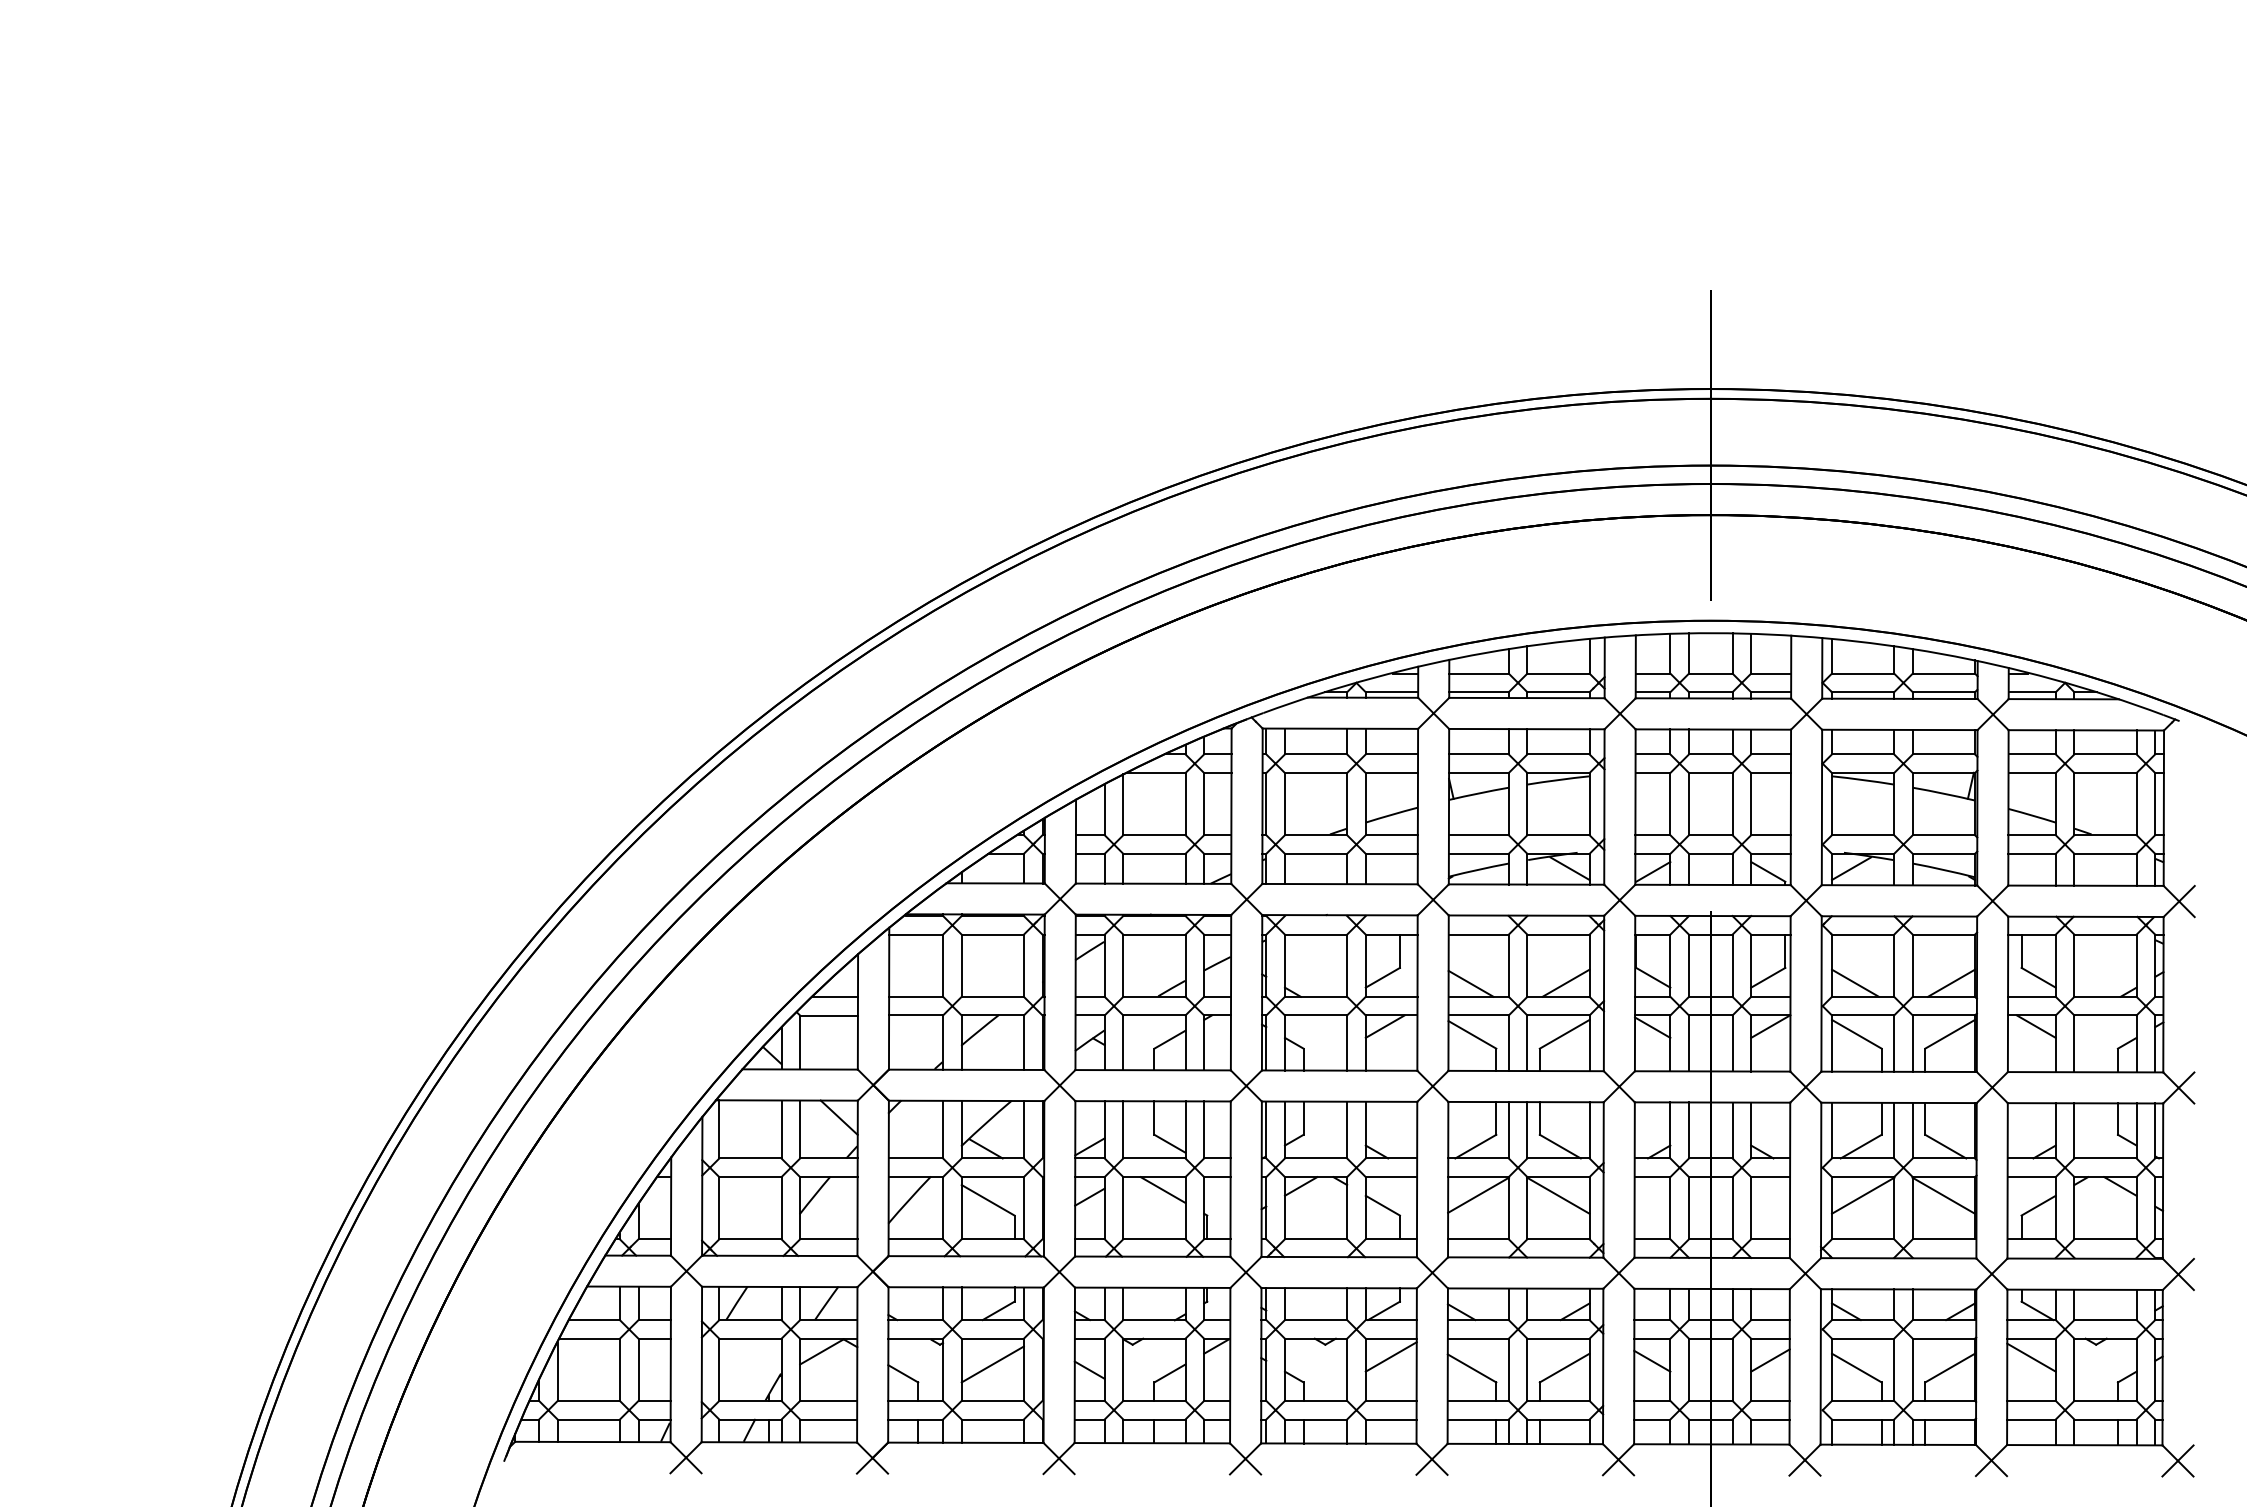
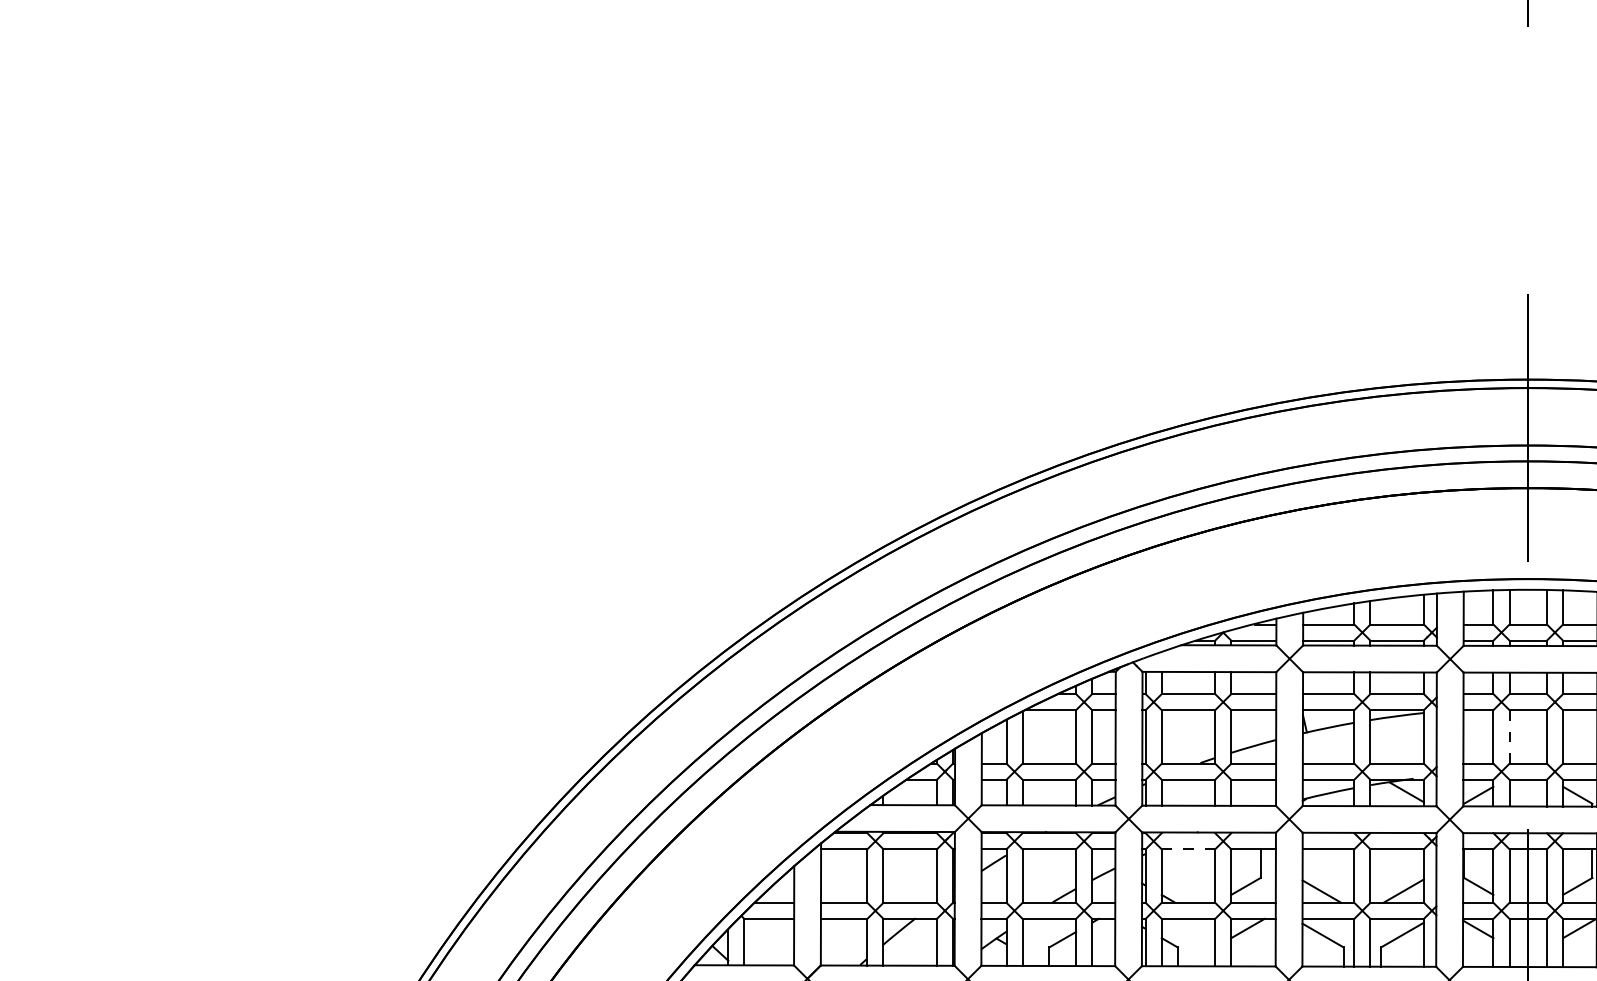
line: (1689, 804) -> (1509, 737), solid -> dashed
line: (1315, 934) -> (1188, 849), solid -> dashed

